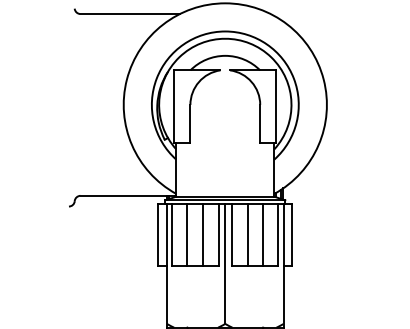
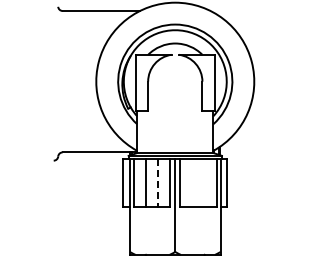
line: (247, 234) -> (192, 182), removed
line: (262, 234) -> (204, 182), removed
line: (202, 235) -> (157, 183), solid -> dashed

